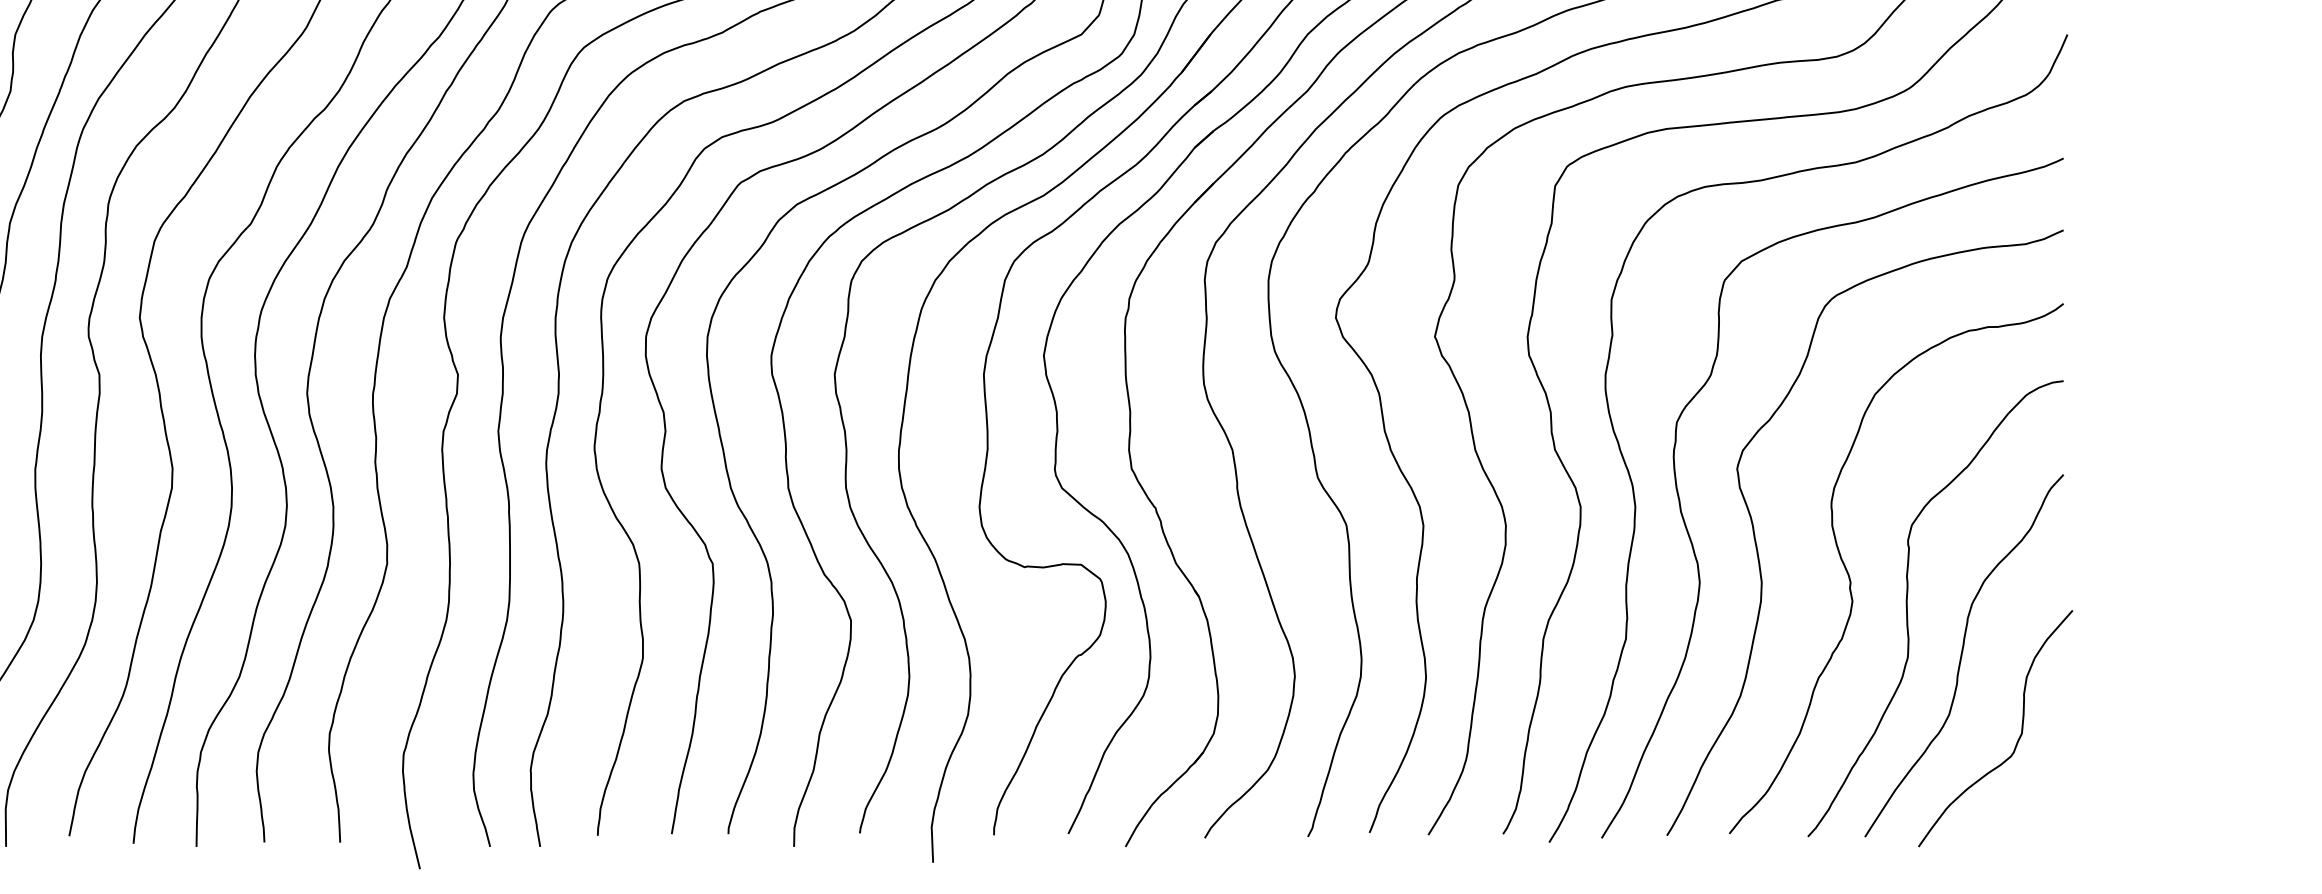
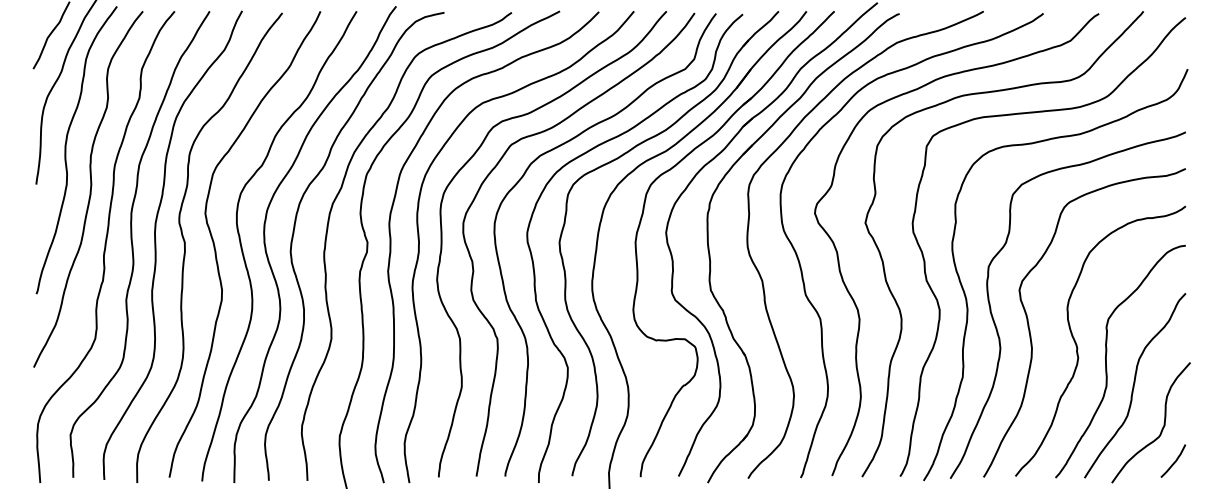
curve: (2041, 804) -> (1174, 461), added

